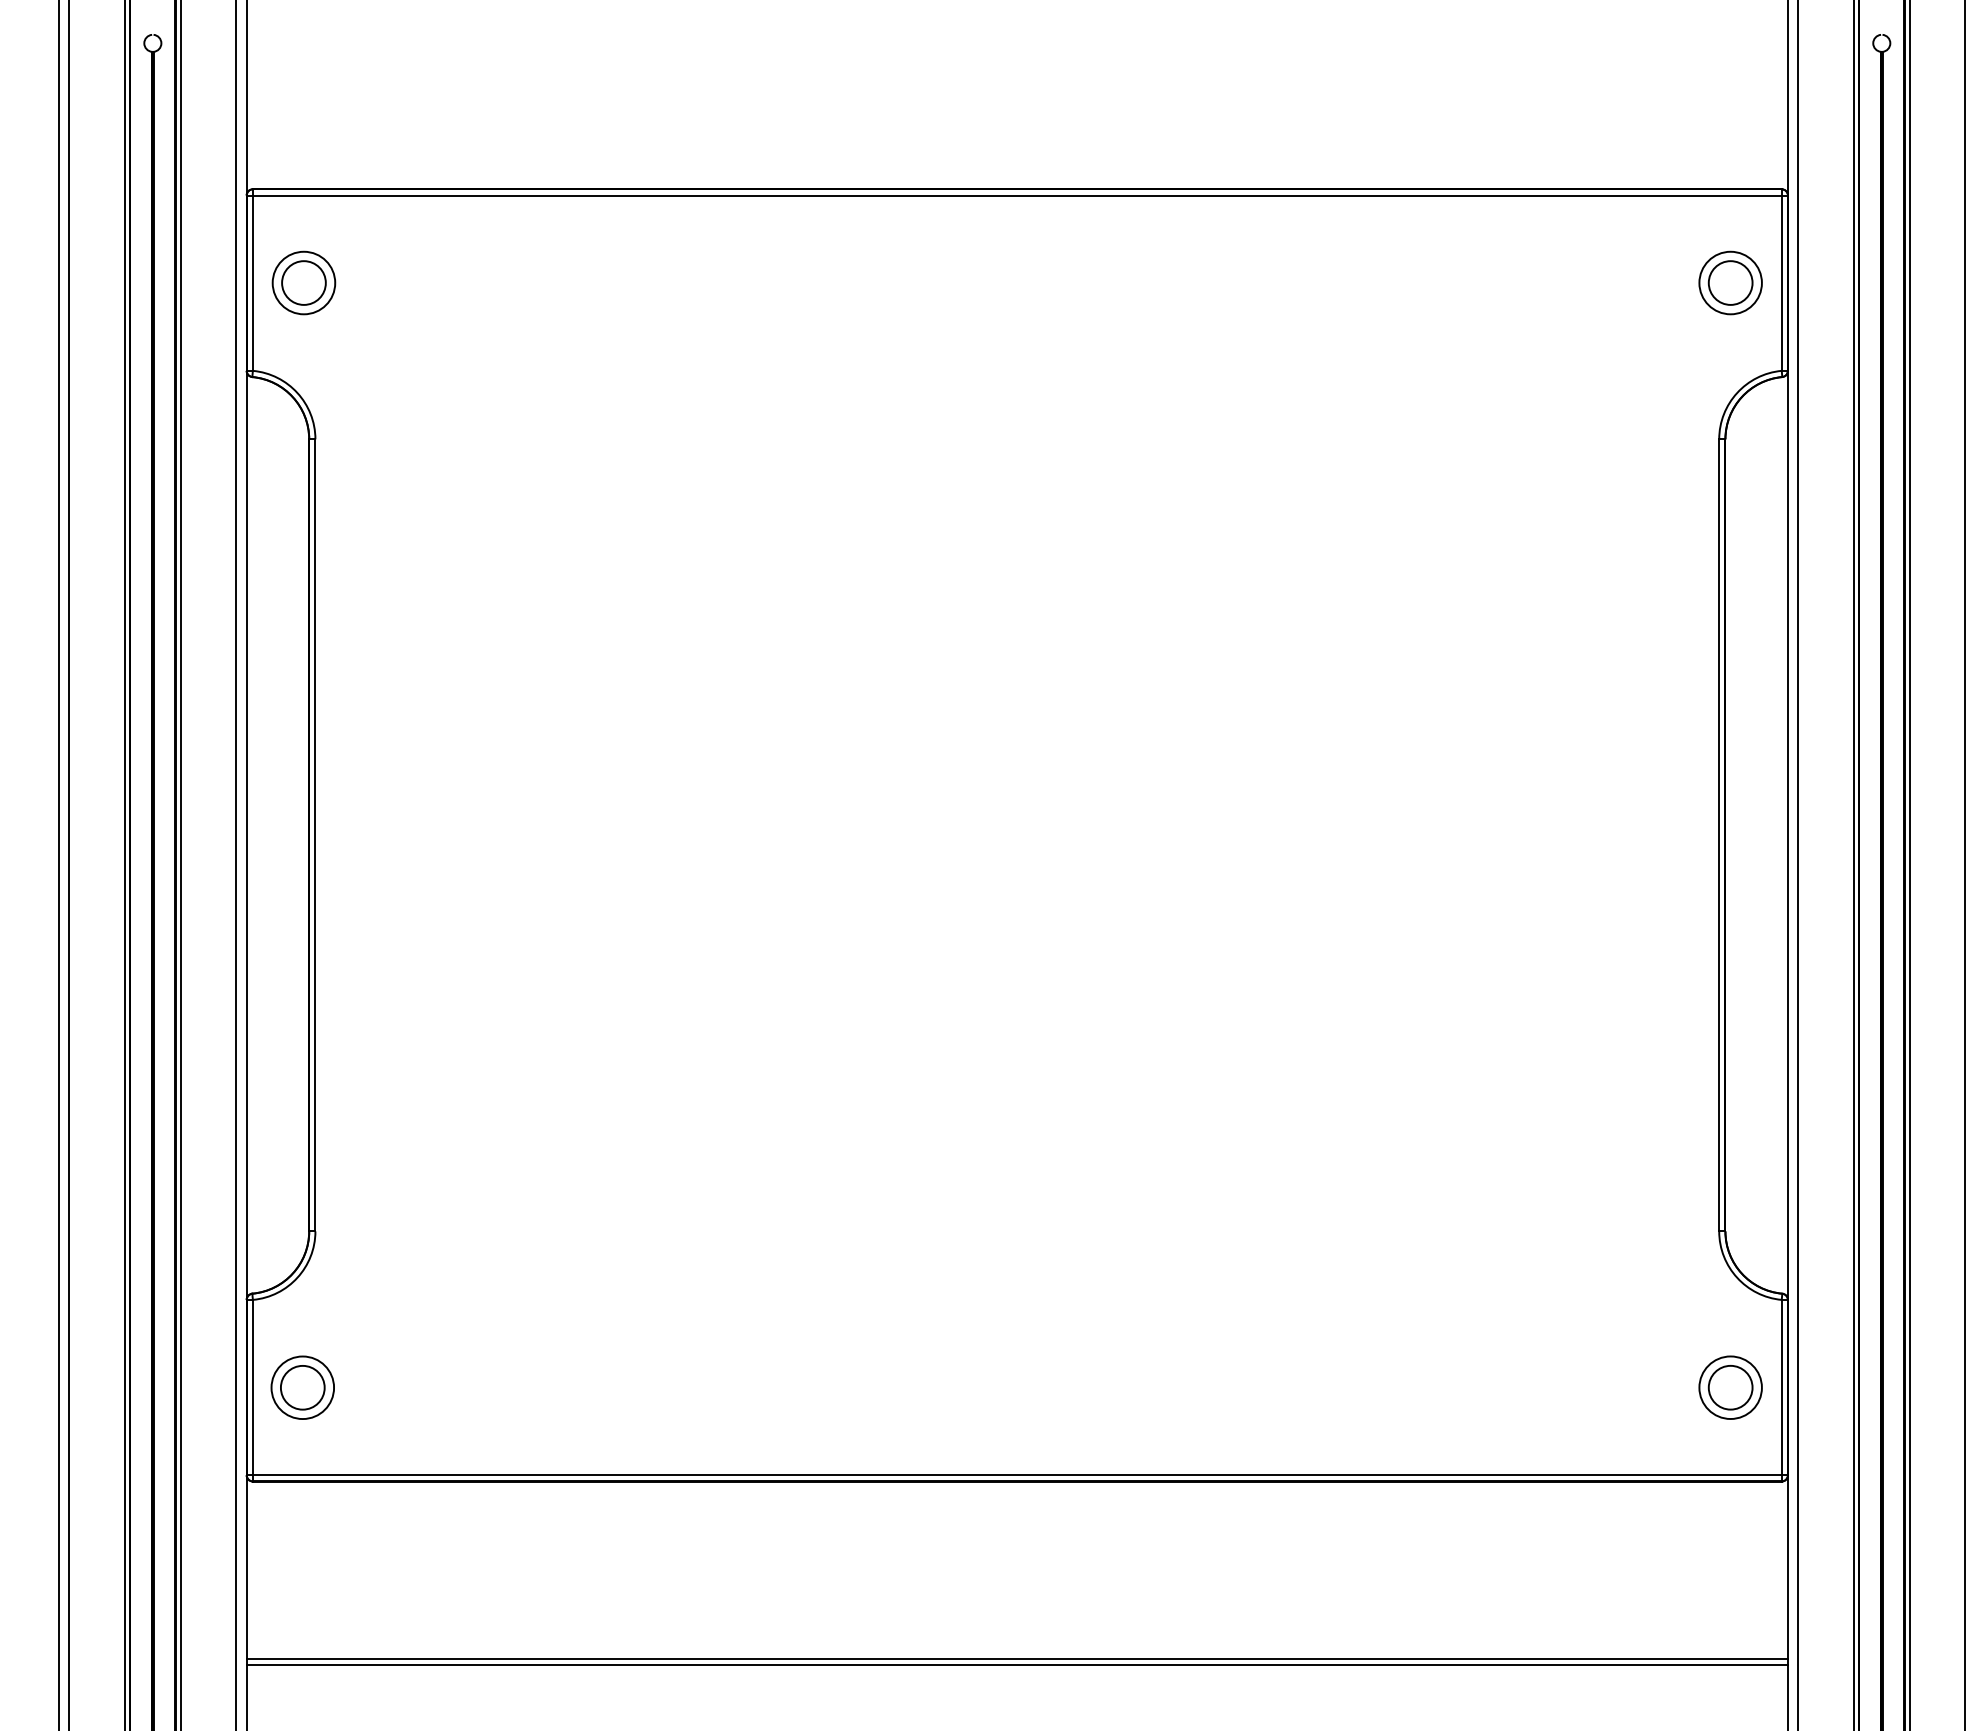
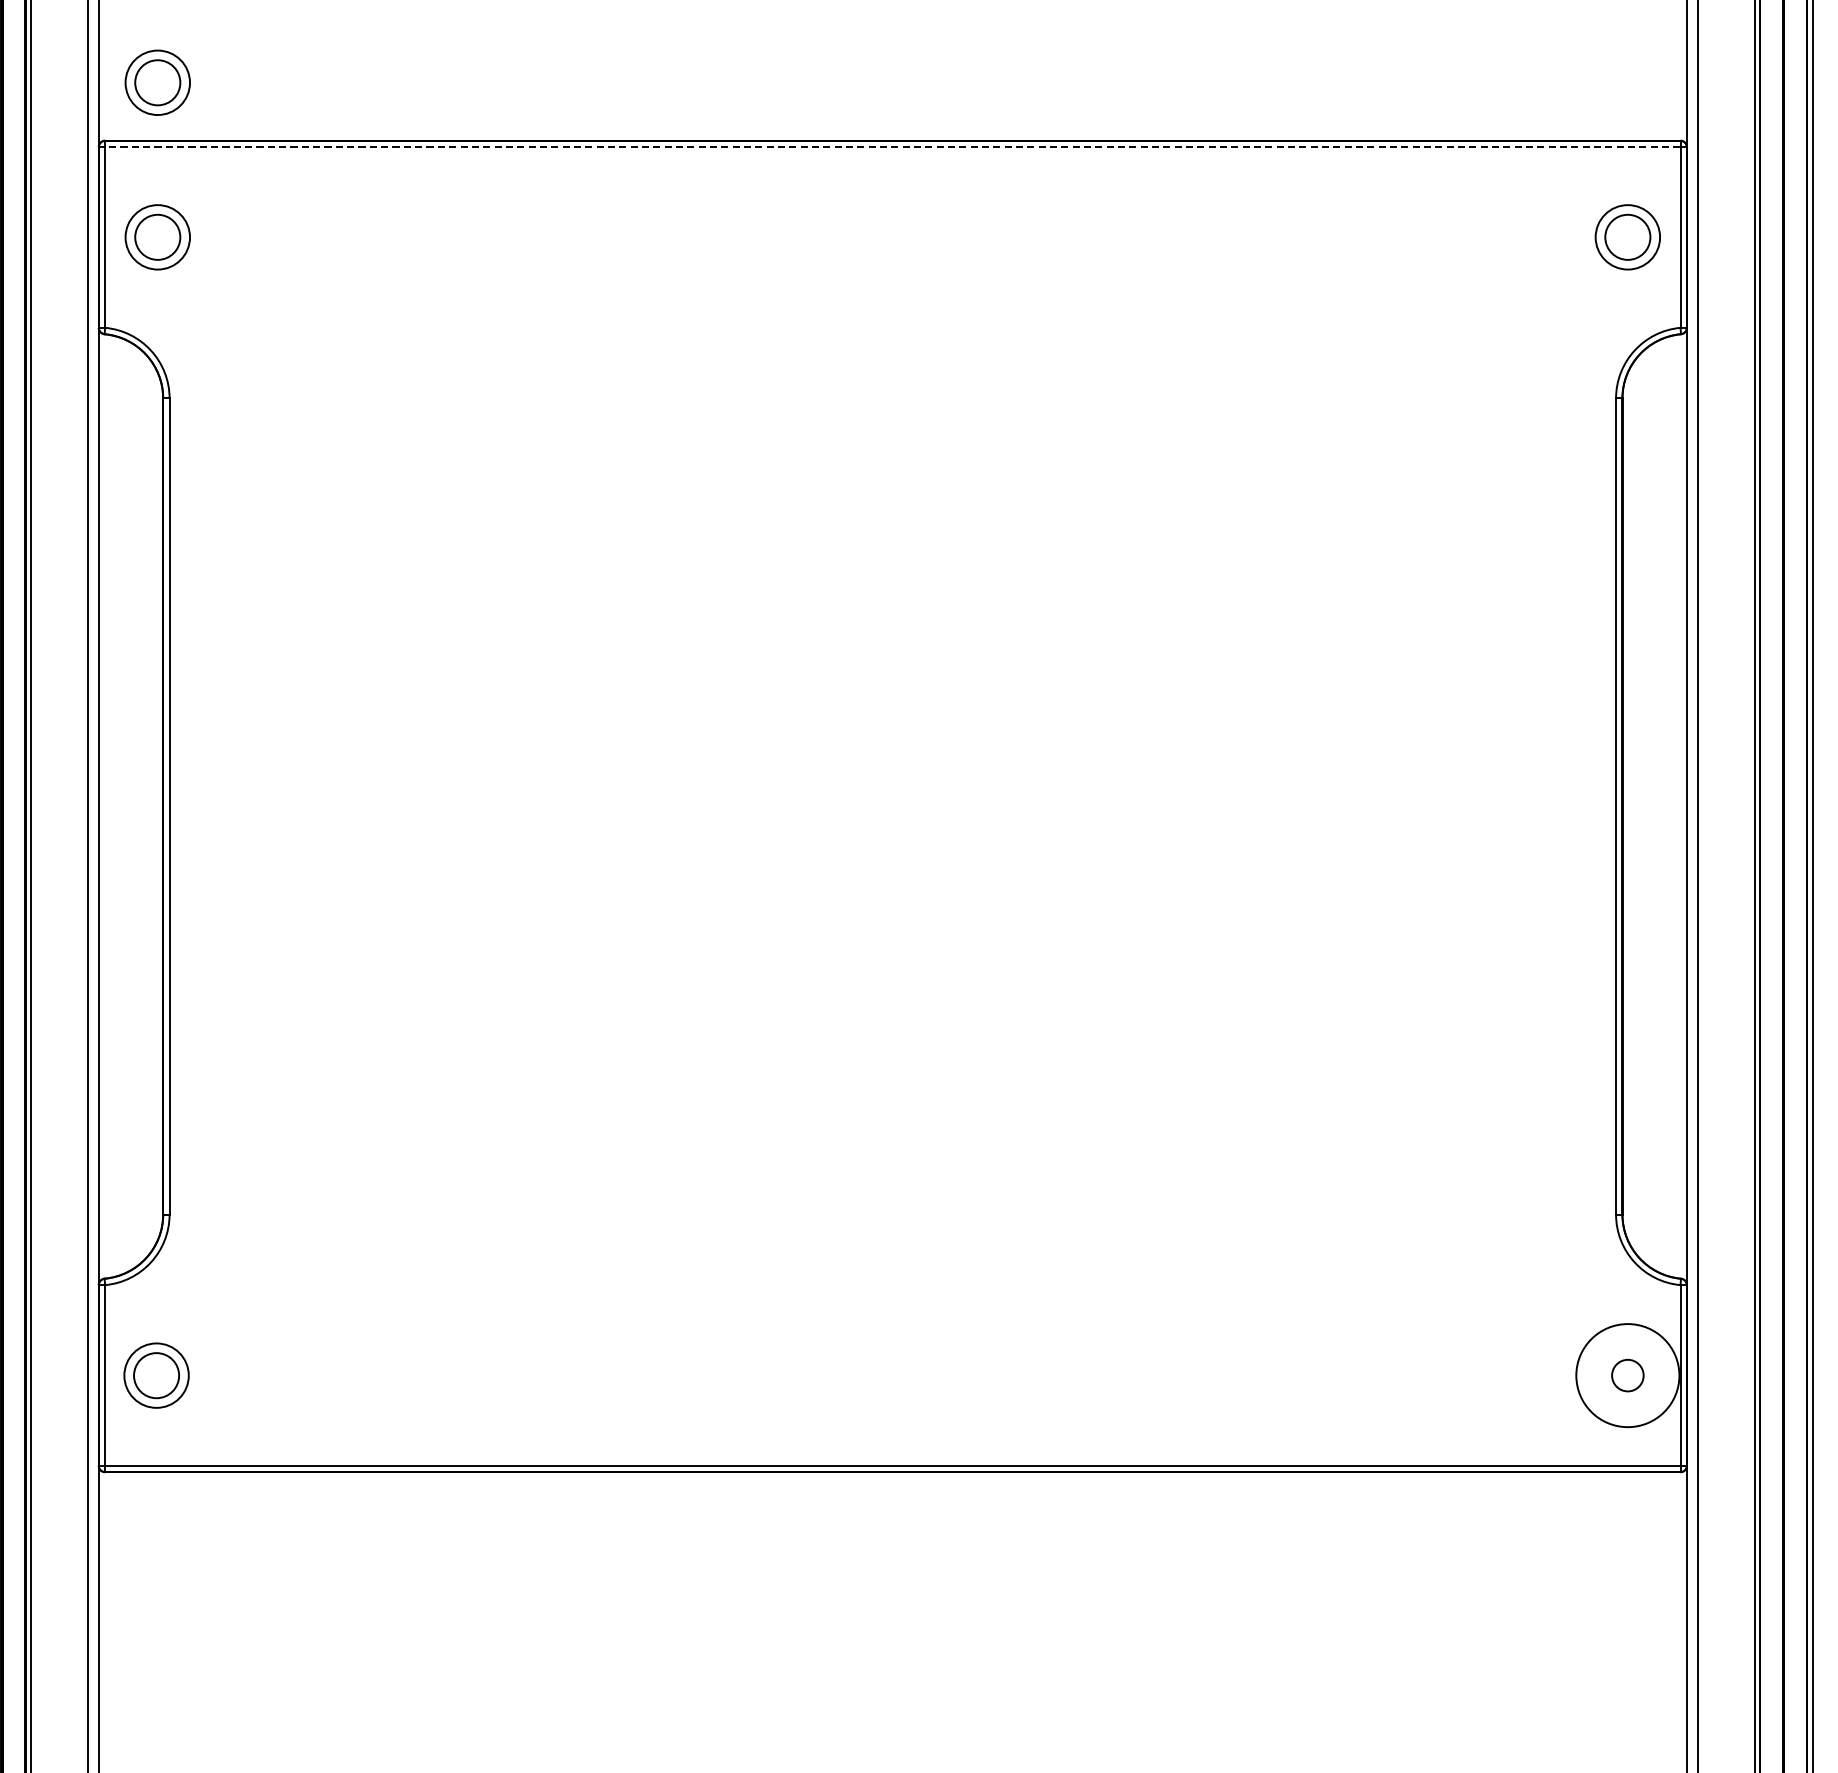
part: (303, 132) -> (157, 82), added
line: (1016, 195) -> (891, 147), solid -> dashed
circle: (1730, 1387) -> (1627, 1375), size x0.7
circle: (1730, 1387) -> (1627, 1375), size x1.6
line: (1016, 1658) -> (891, 1654), removed
line: (1016, 1664) -> (891, 1660), removed

